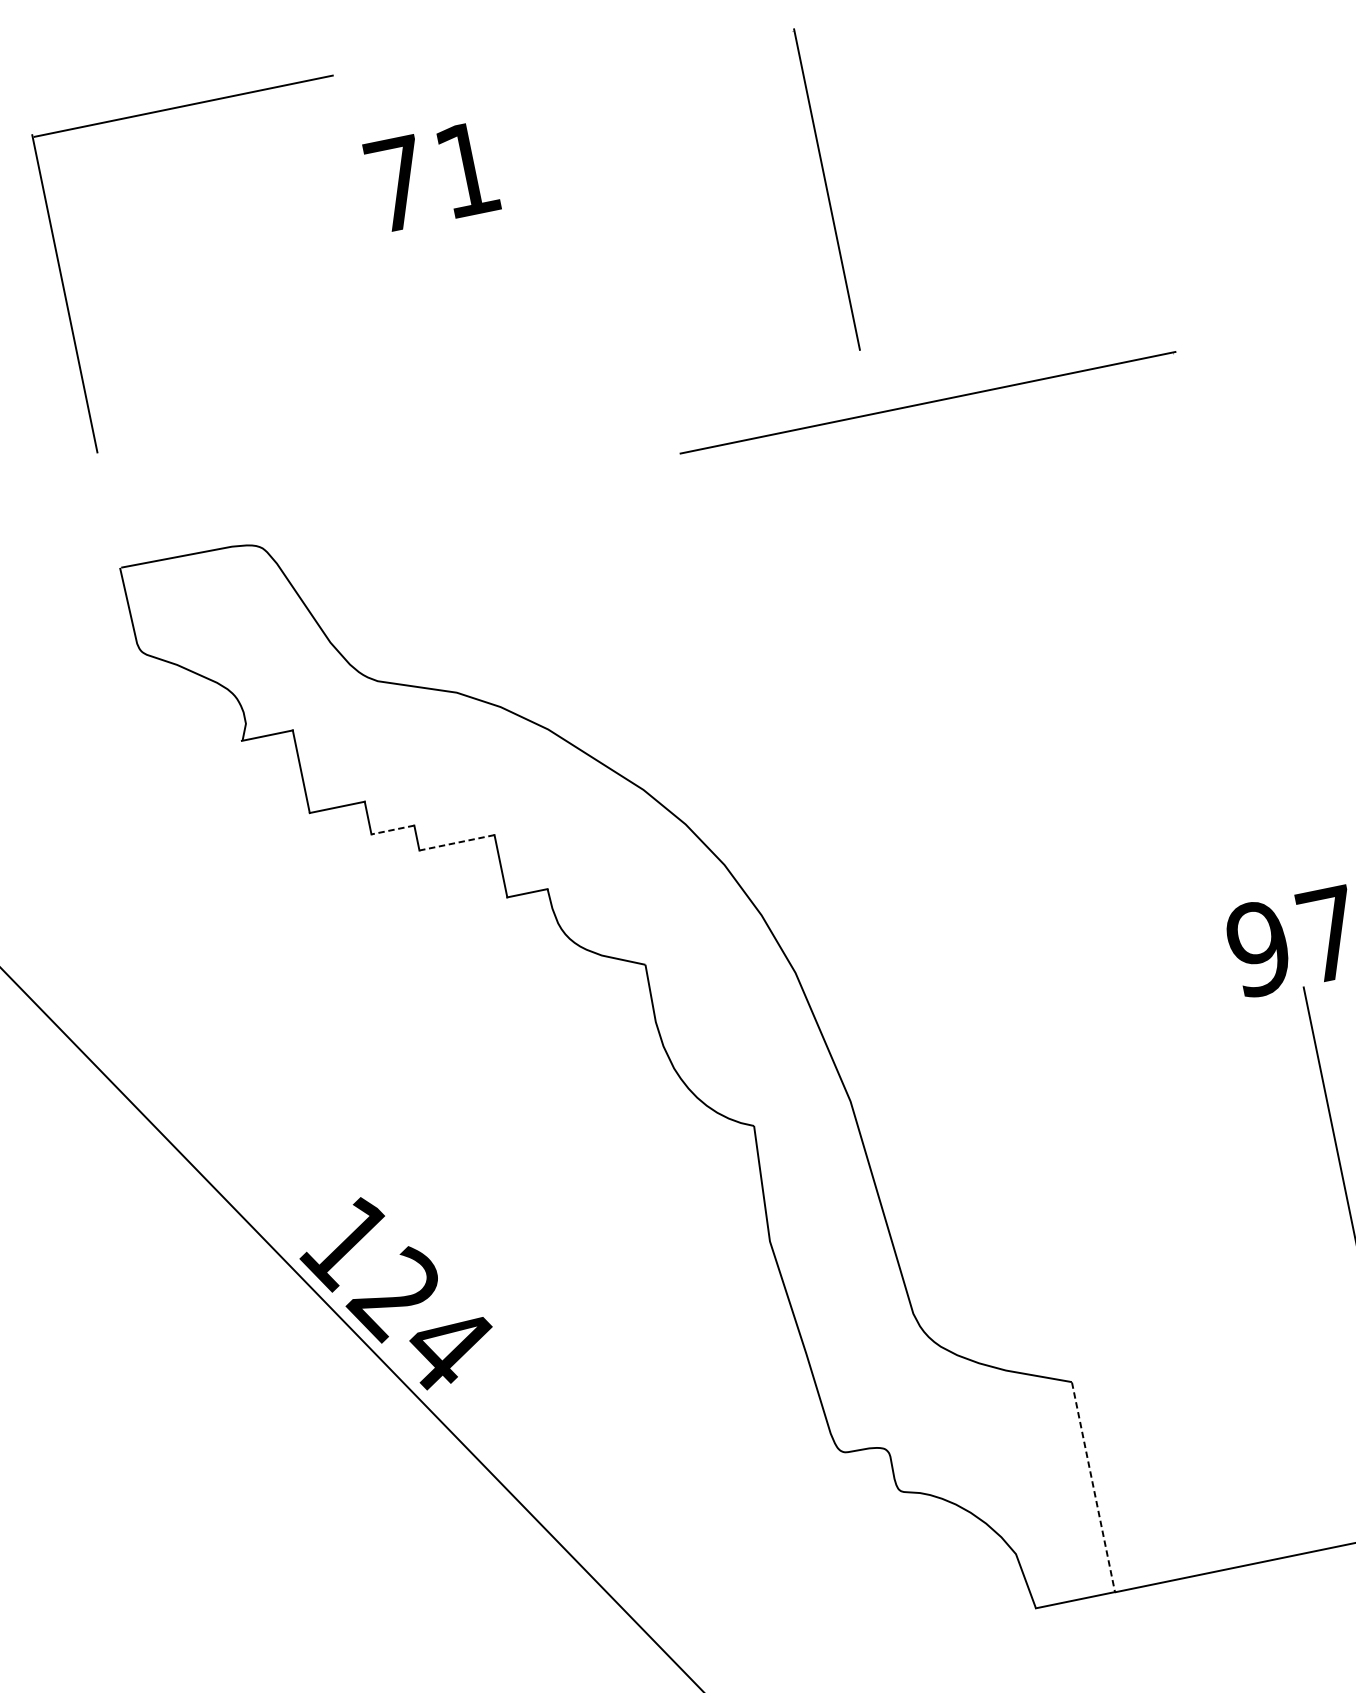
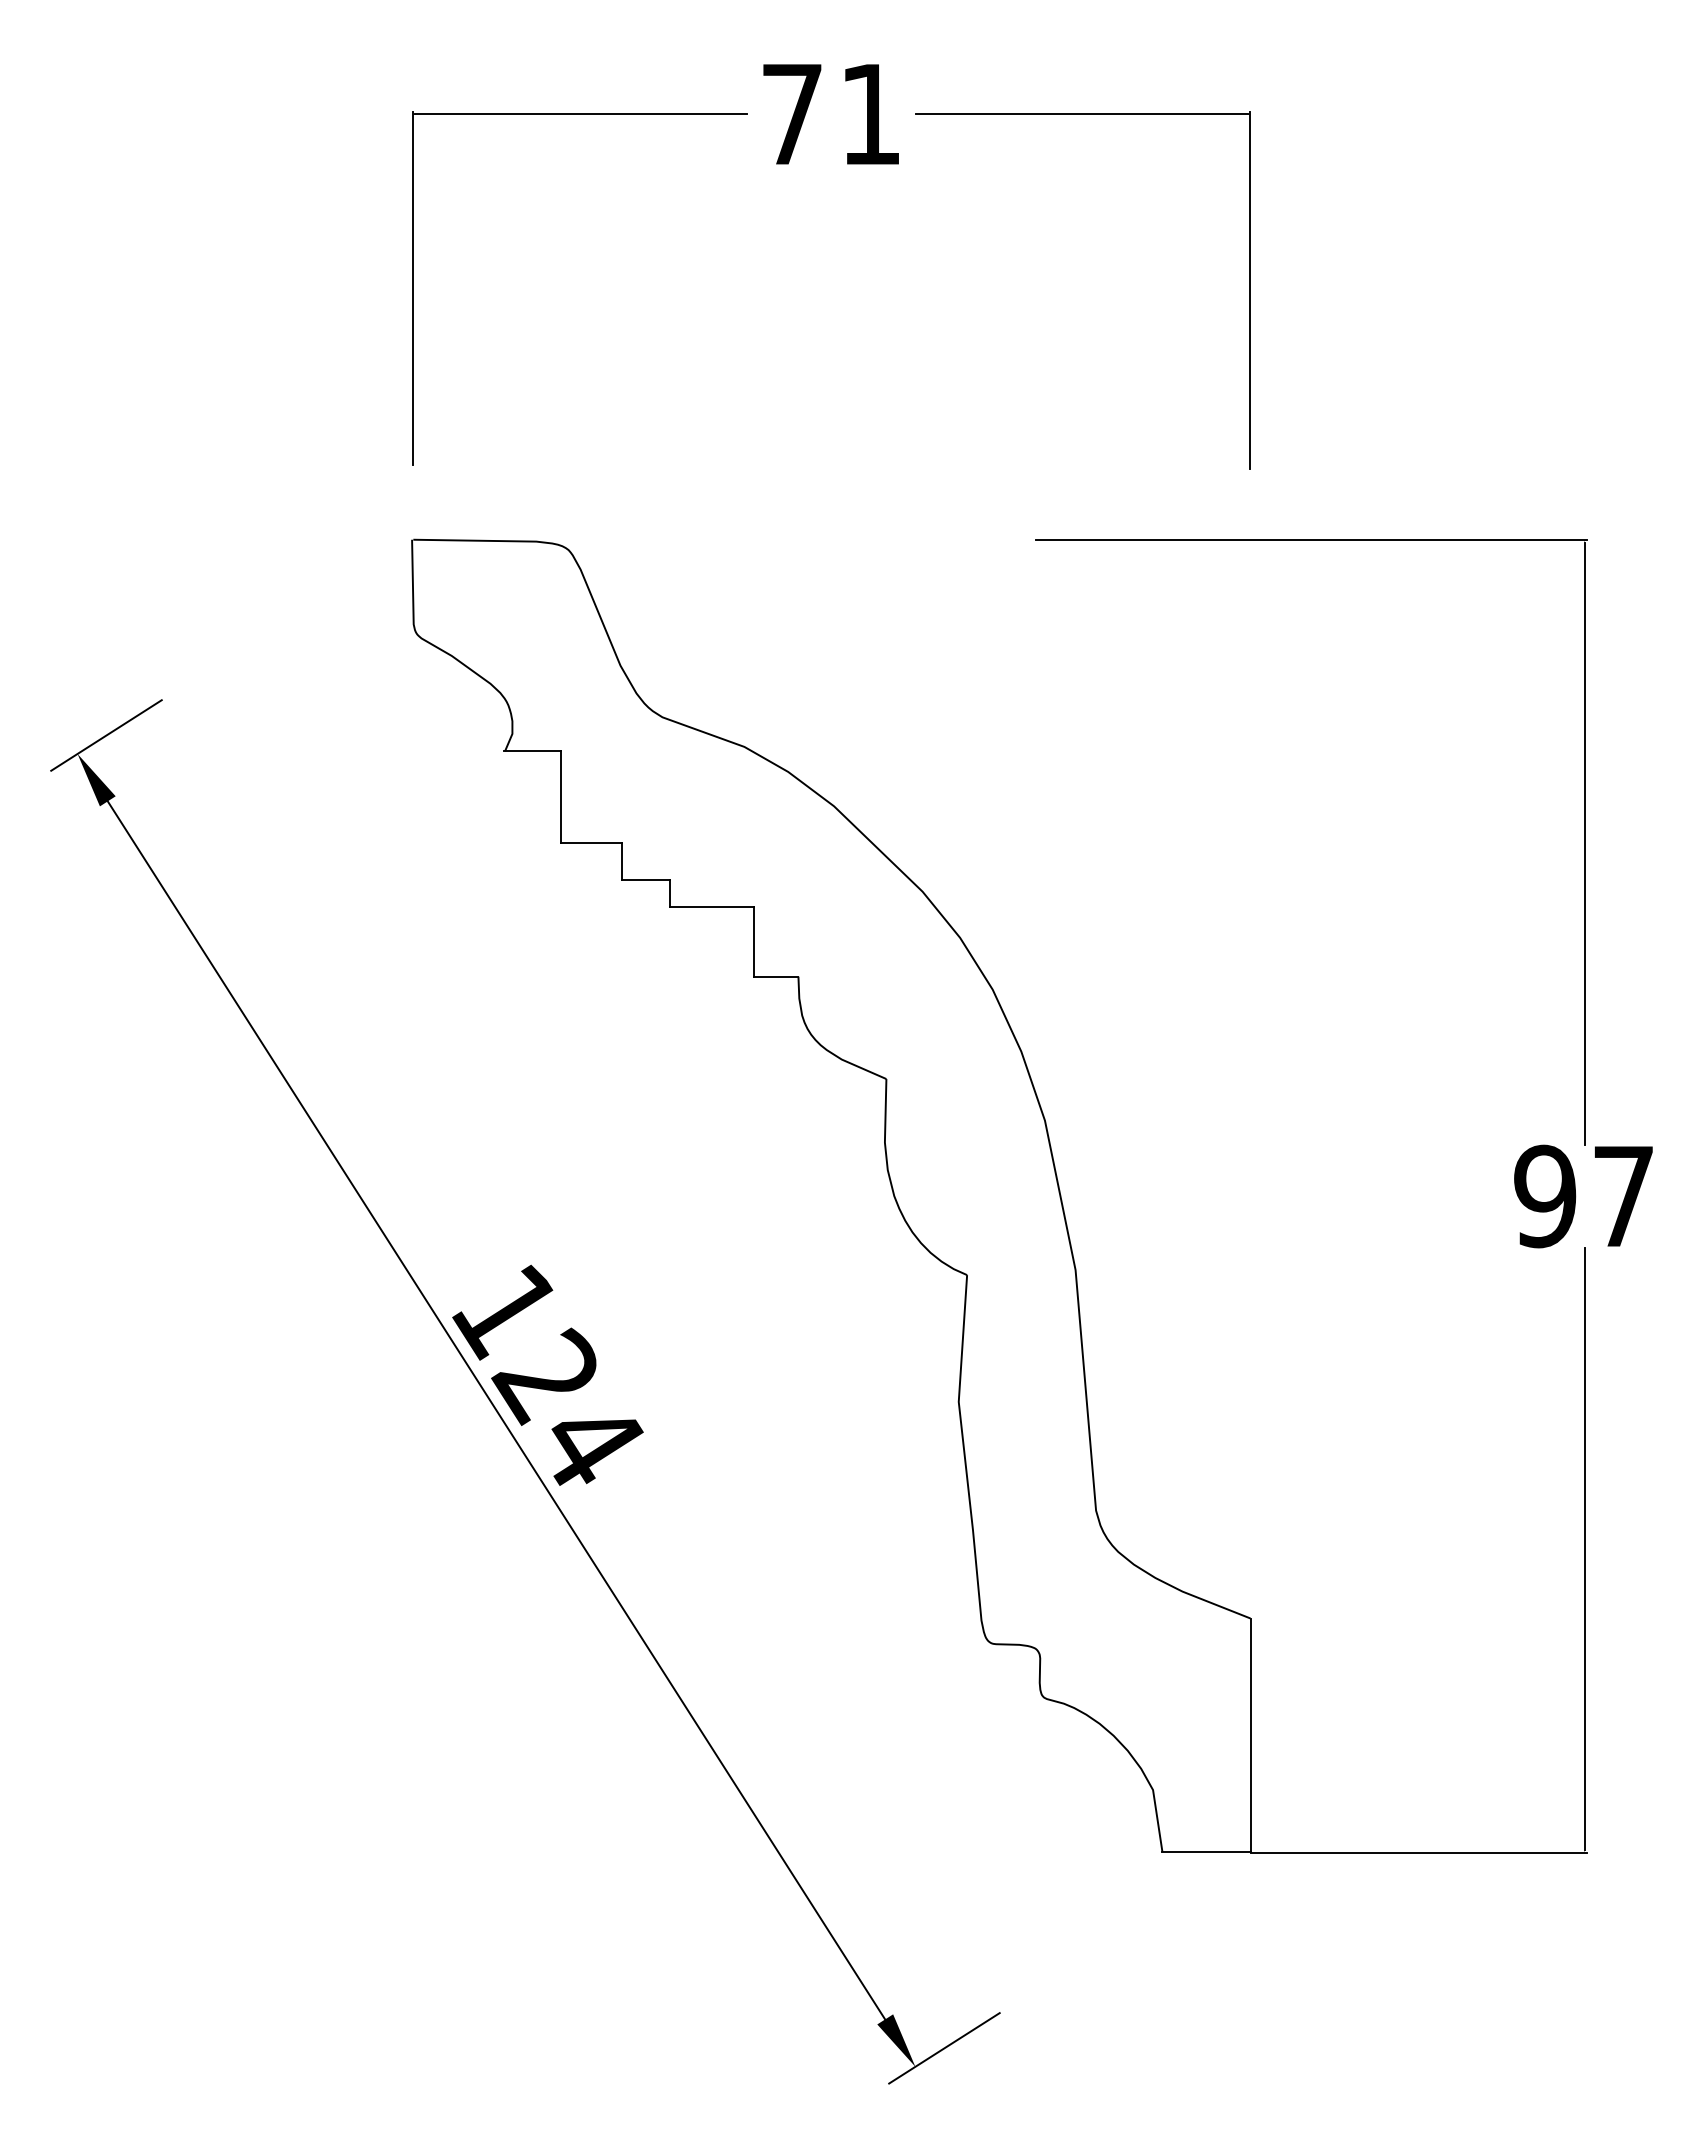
line: (643, 62) -> (1082, 114), added
text: (431, 177) -> (830, 114), moved
part: (65, 293) -> (413, 288), moved
line: (1228, 624) -> (1584, 843), added
line: (393, 829) -> (646, 879), dashed -> solid
line: (456, 842) -> (711, 907), dashed -> solid
line: (1093, 1487) -> (1250, 1735), dashed -> solid

